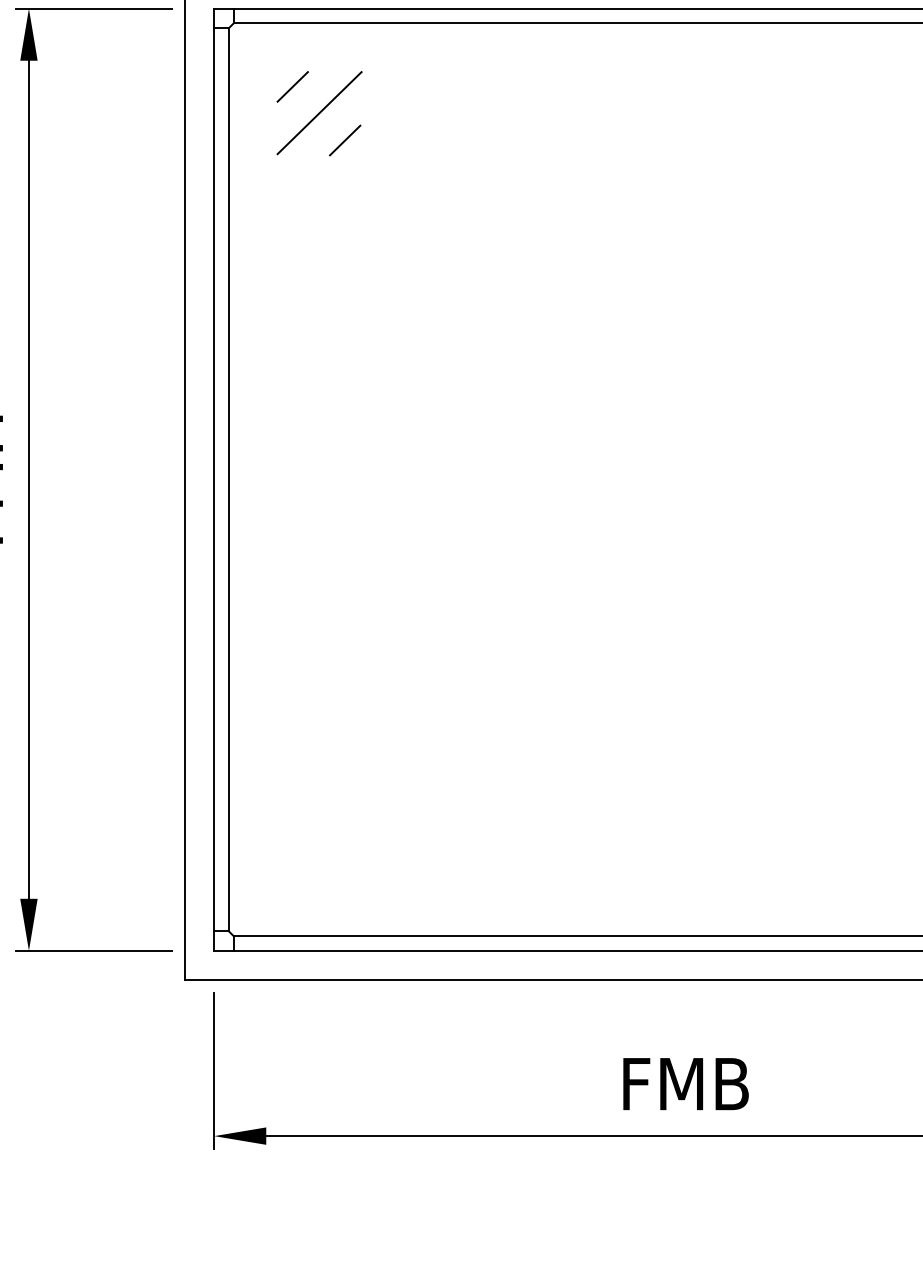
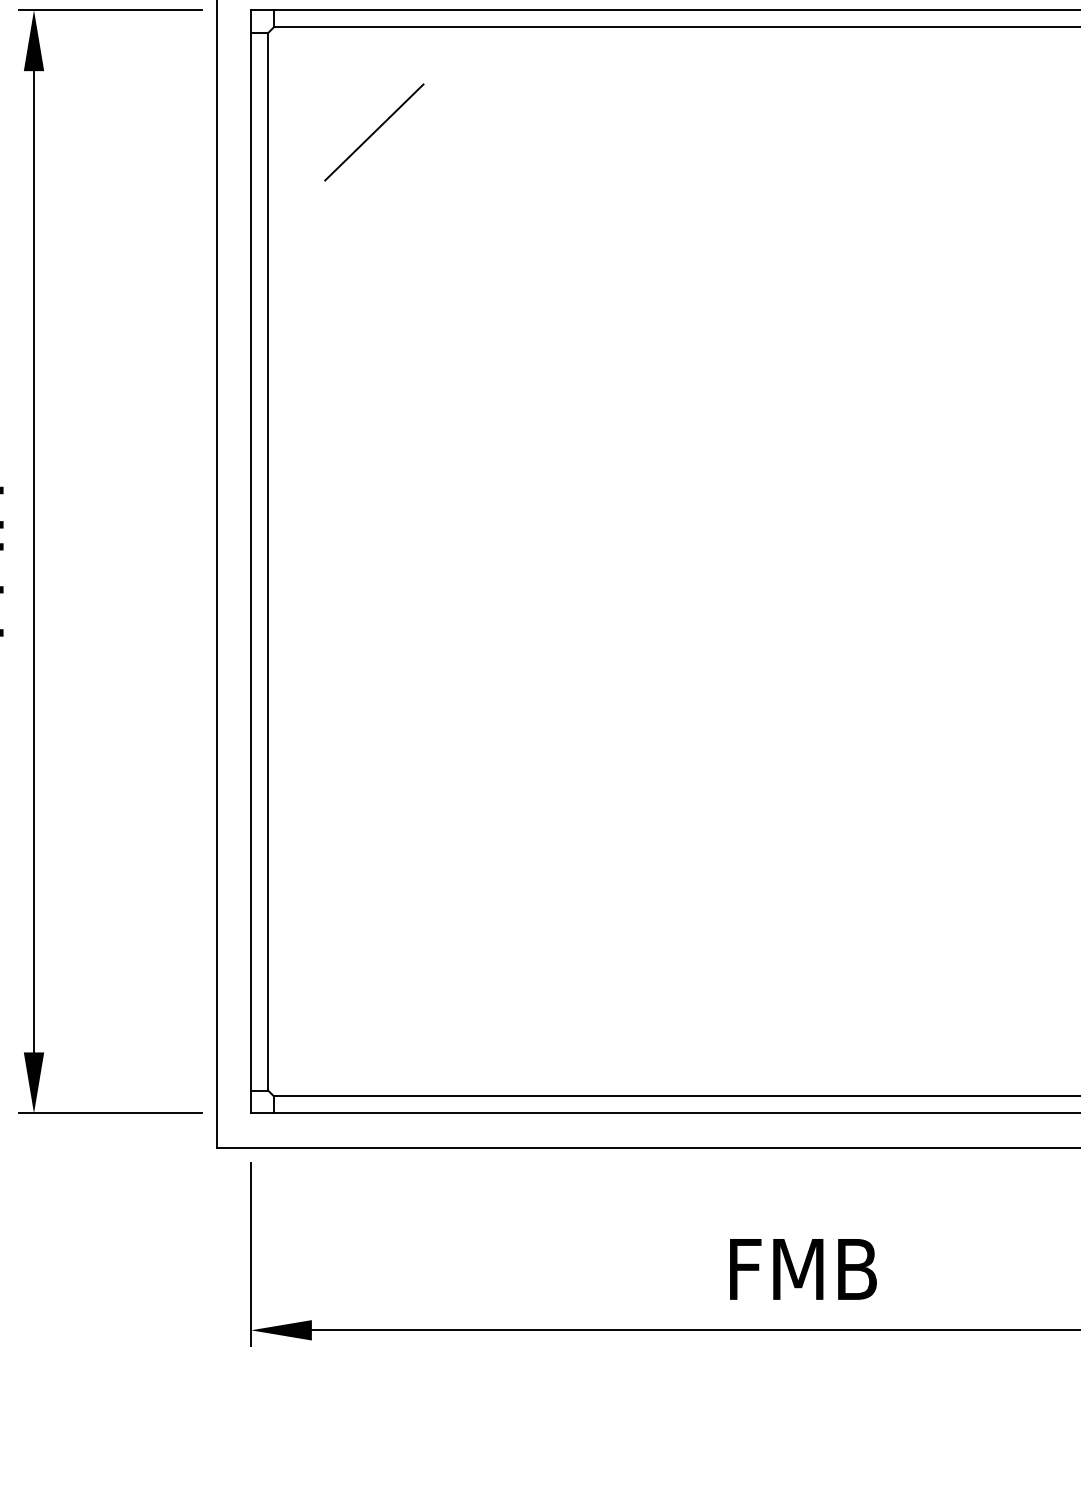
line: (292, 86) -> (342, 101), removed
line: (345, 140) -> (404, 164), removed

